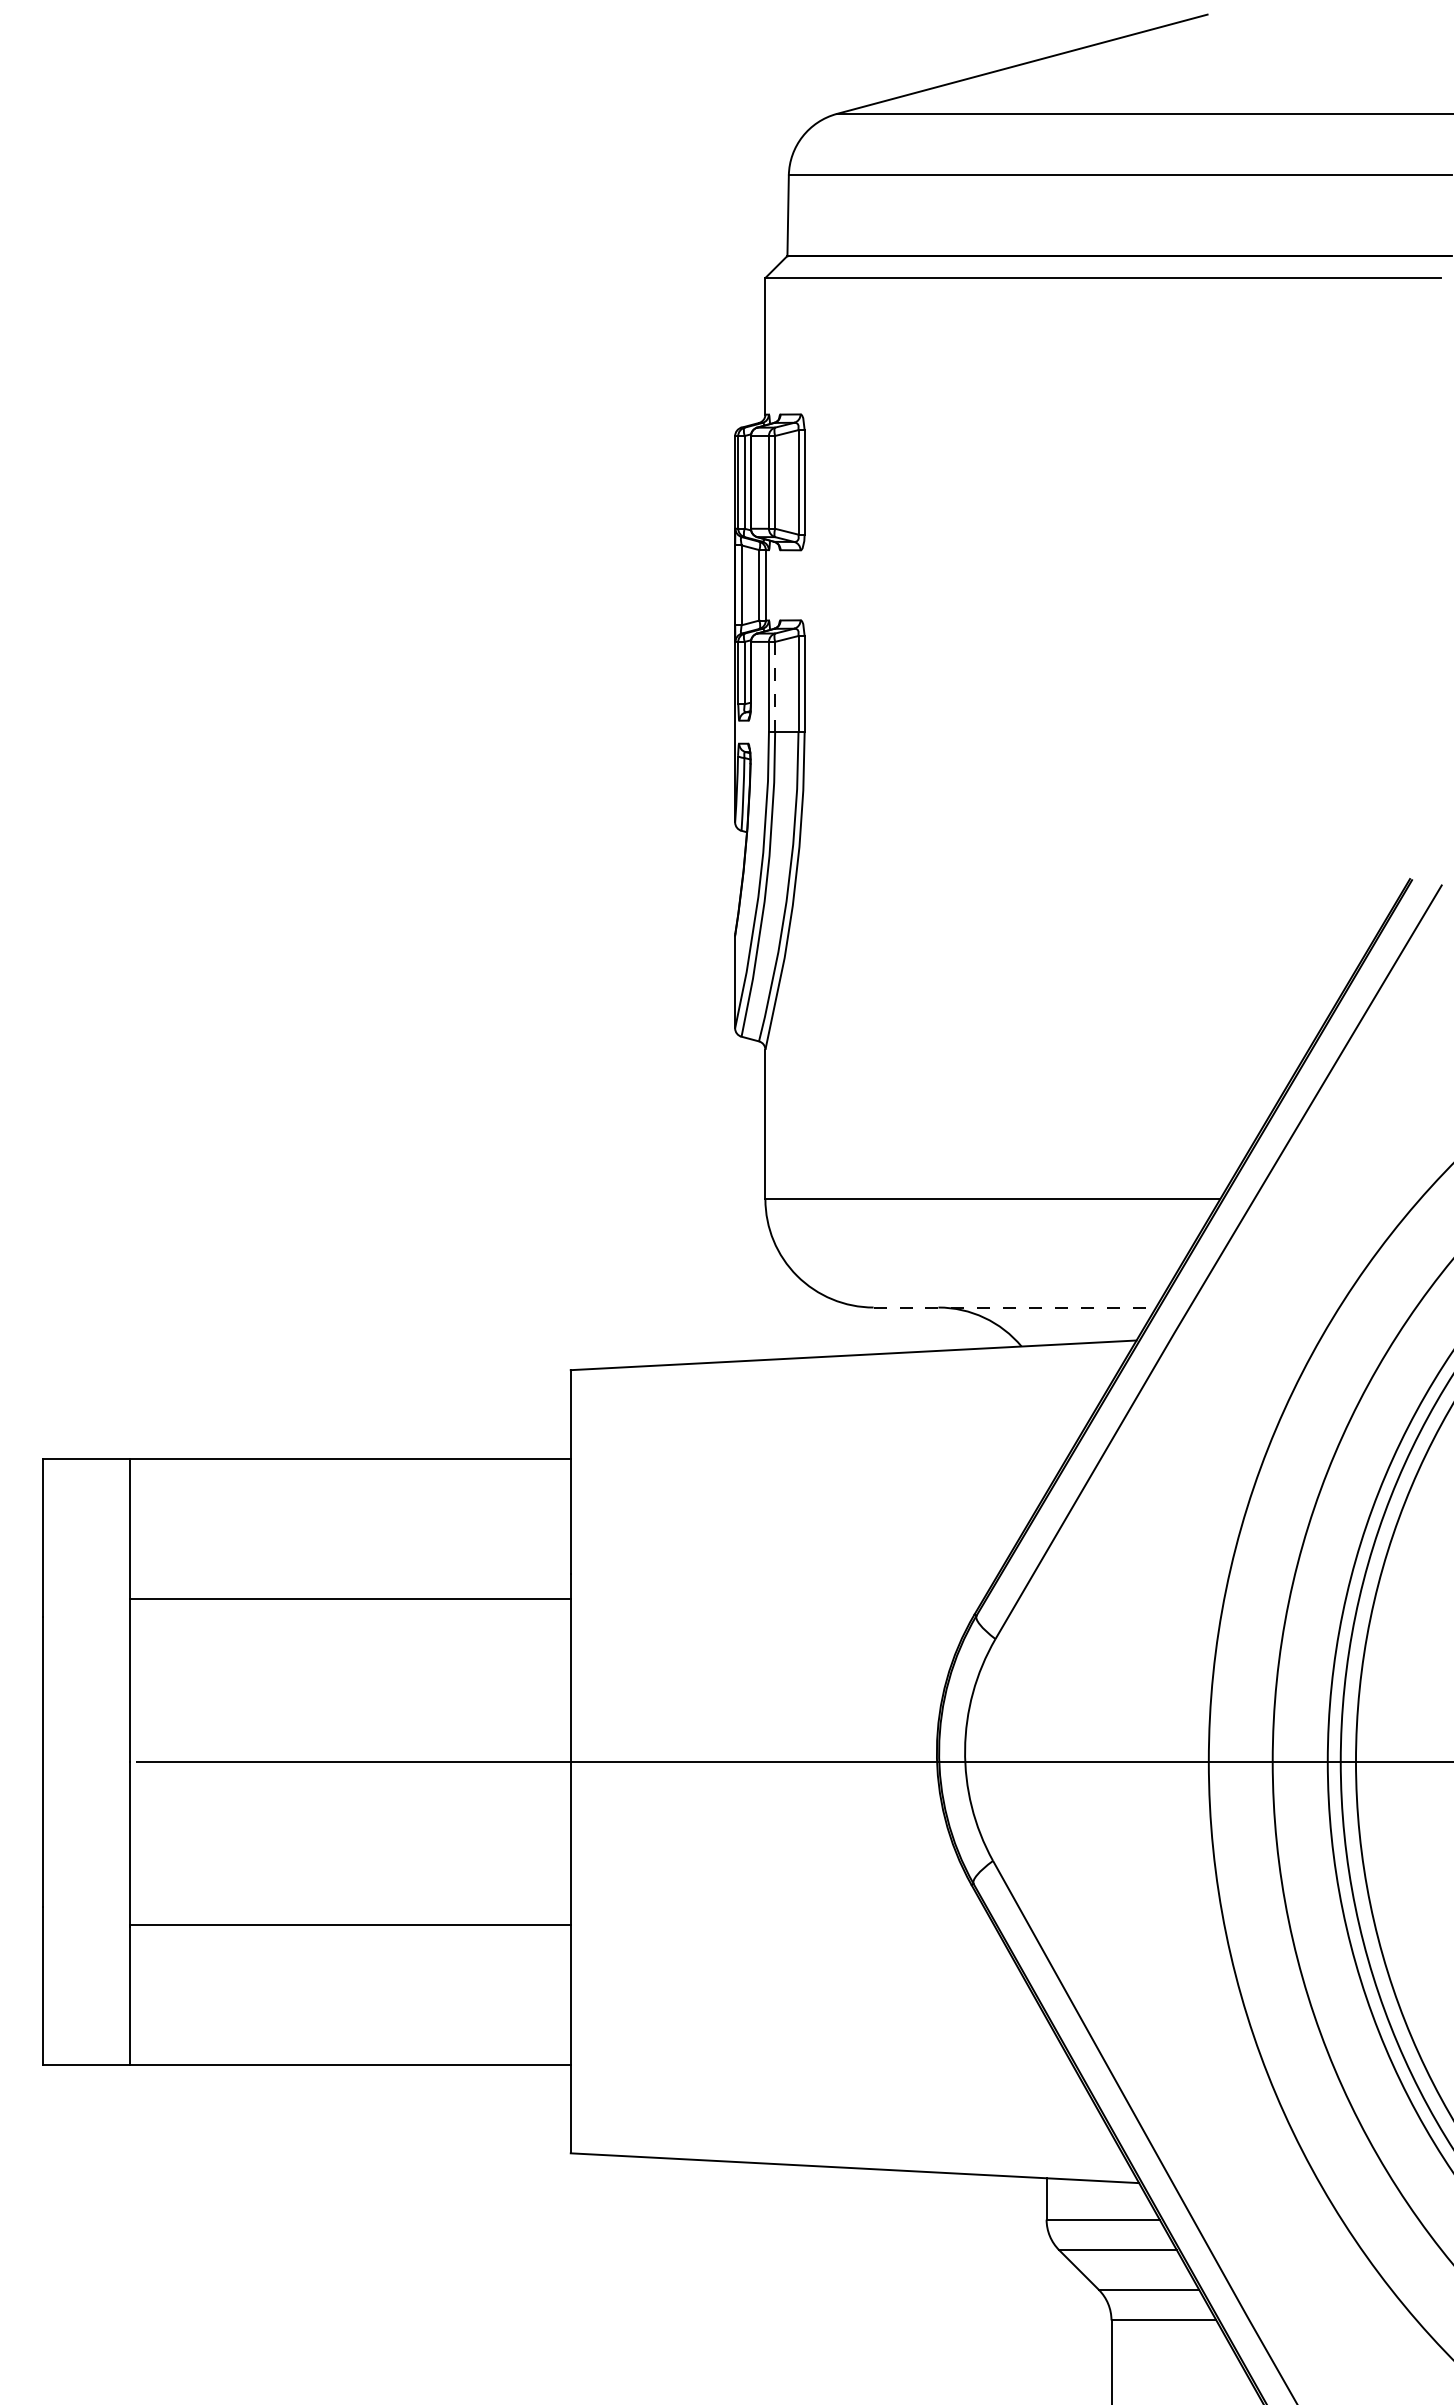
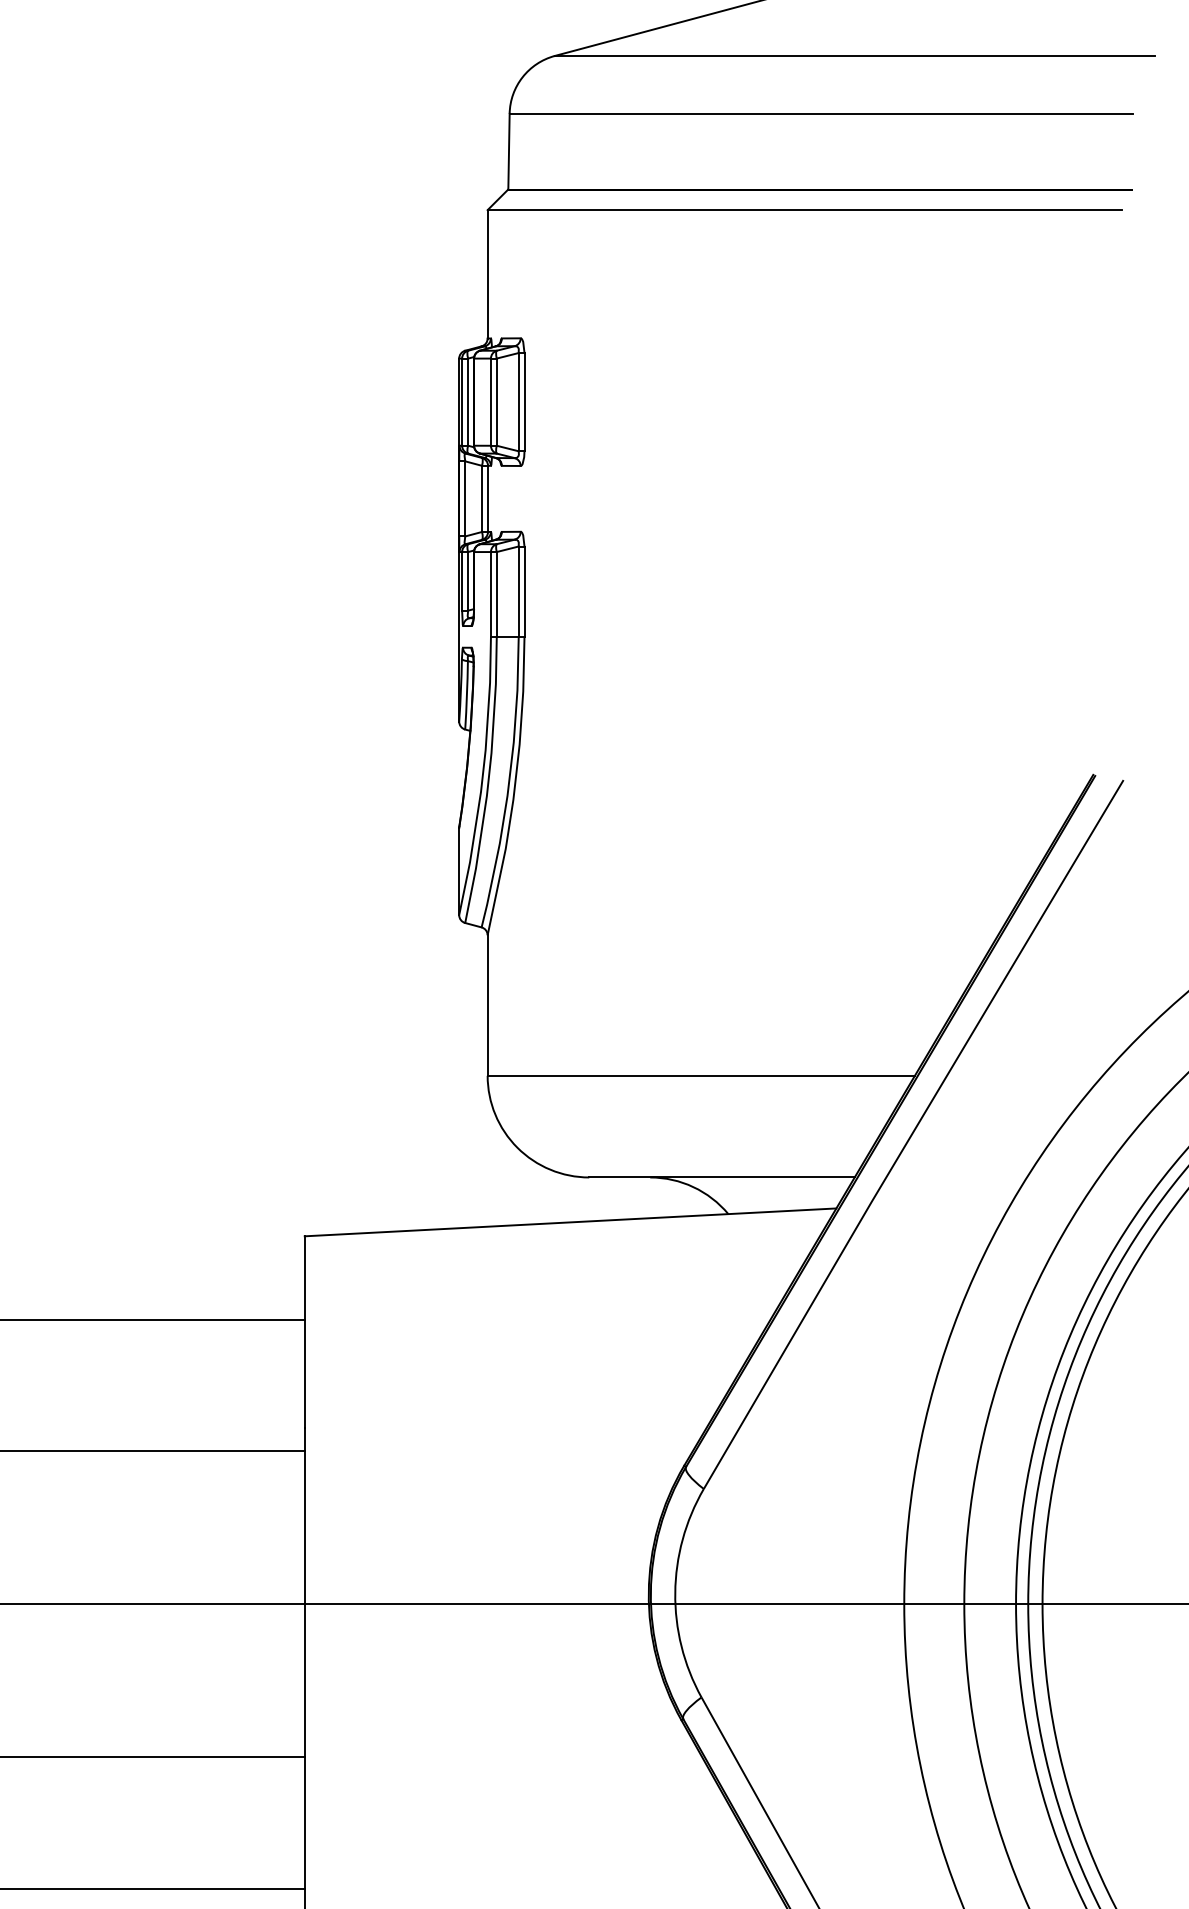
line: (775, 687) -> (497, 594), dashed -> solid
line: (1015, 1307) -> (722, 1177), dashed -> solid

